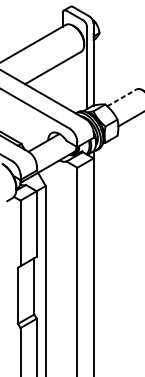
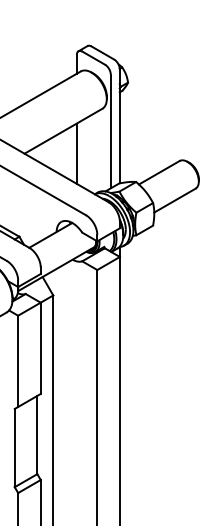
line: (62, 84) -> (76, 153), added
line: (122, 97) -> (159, 172), dashed -> solid

